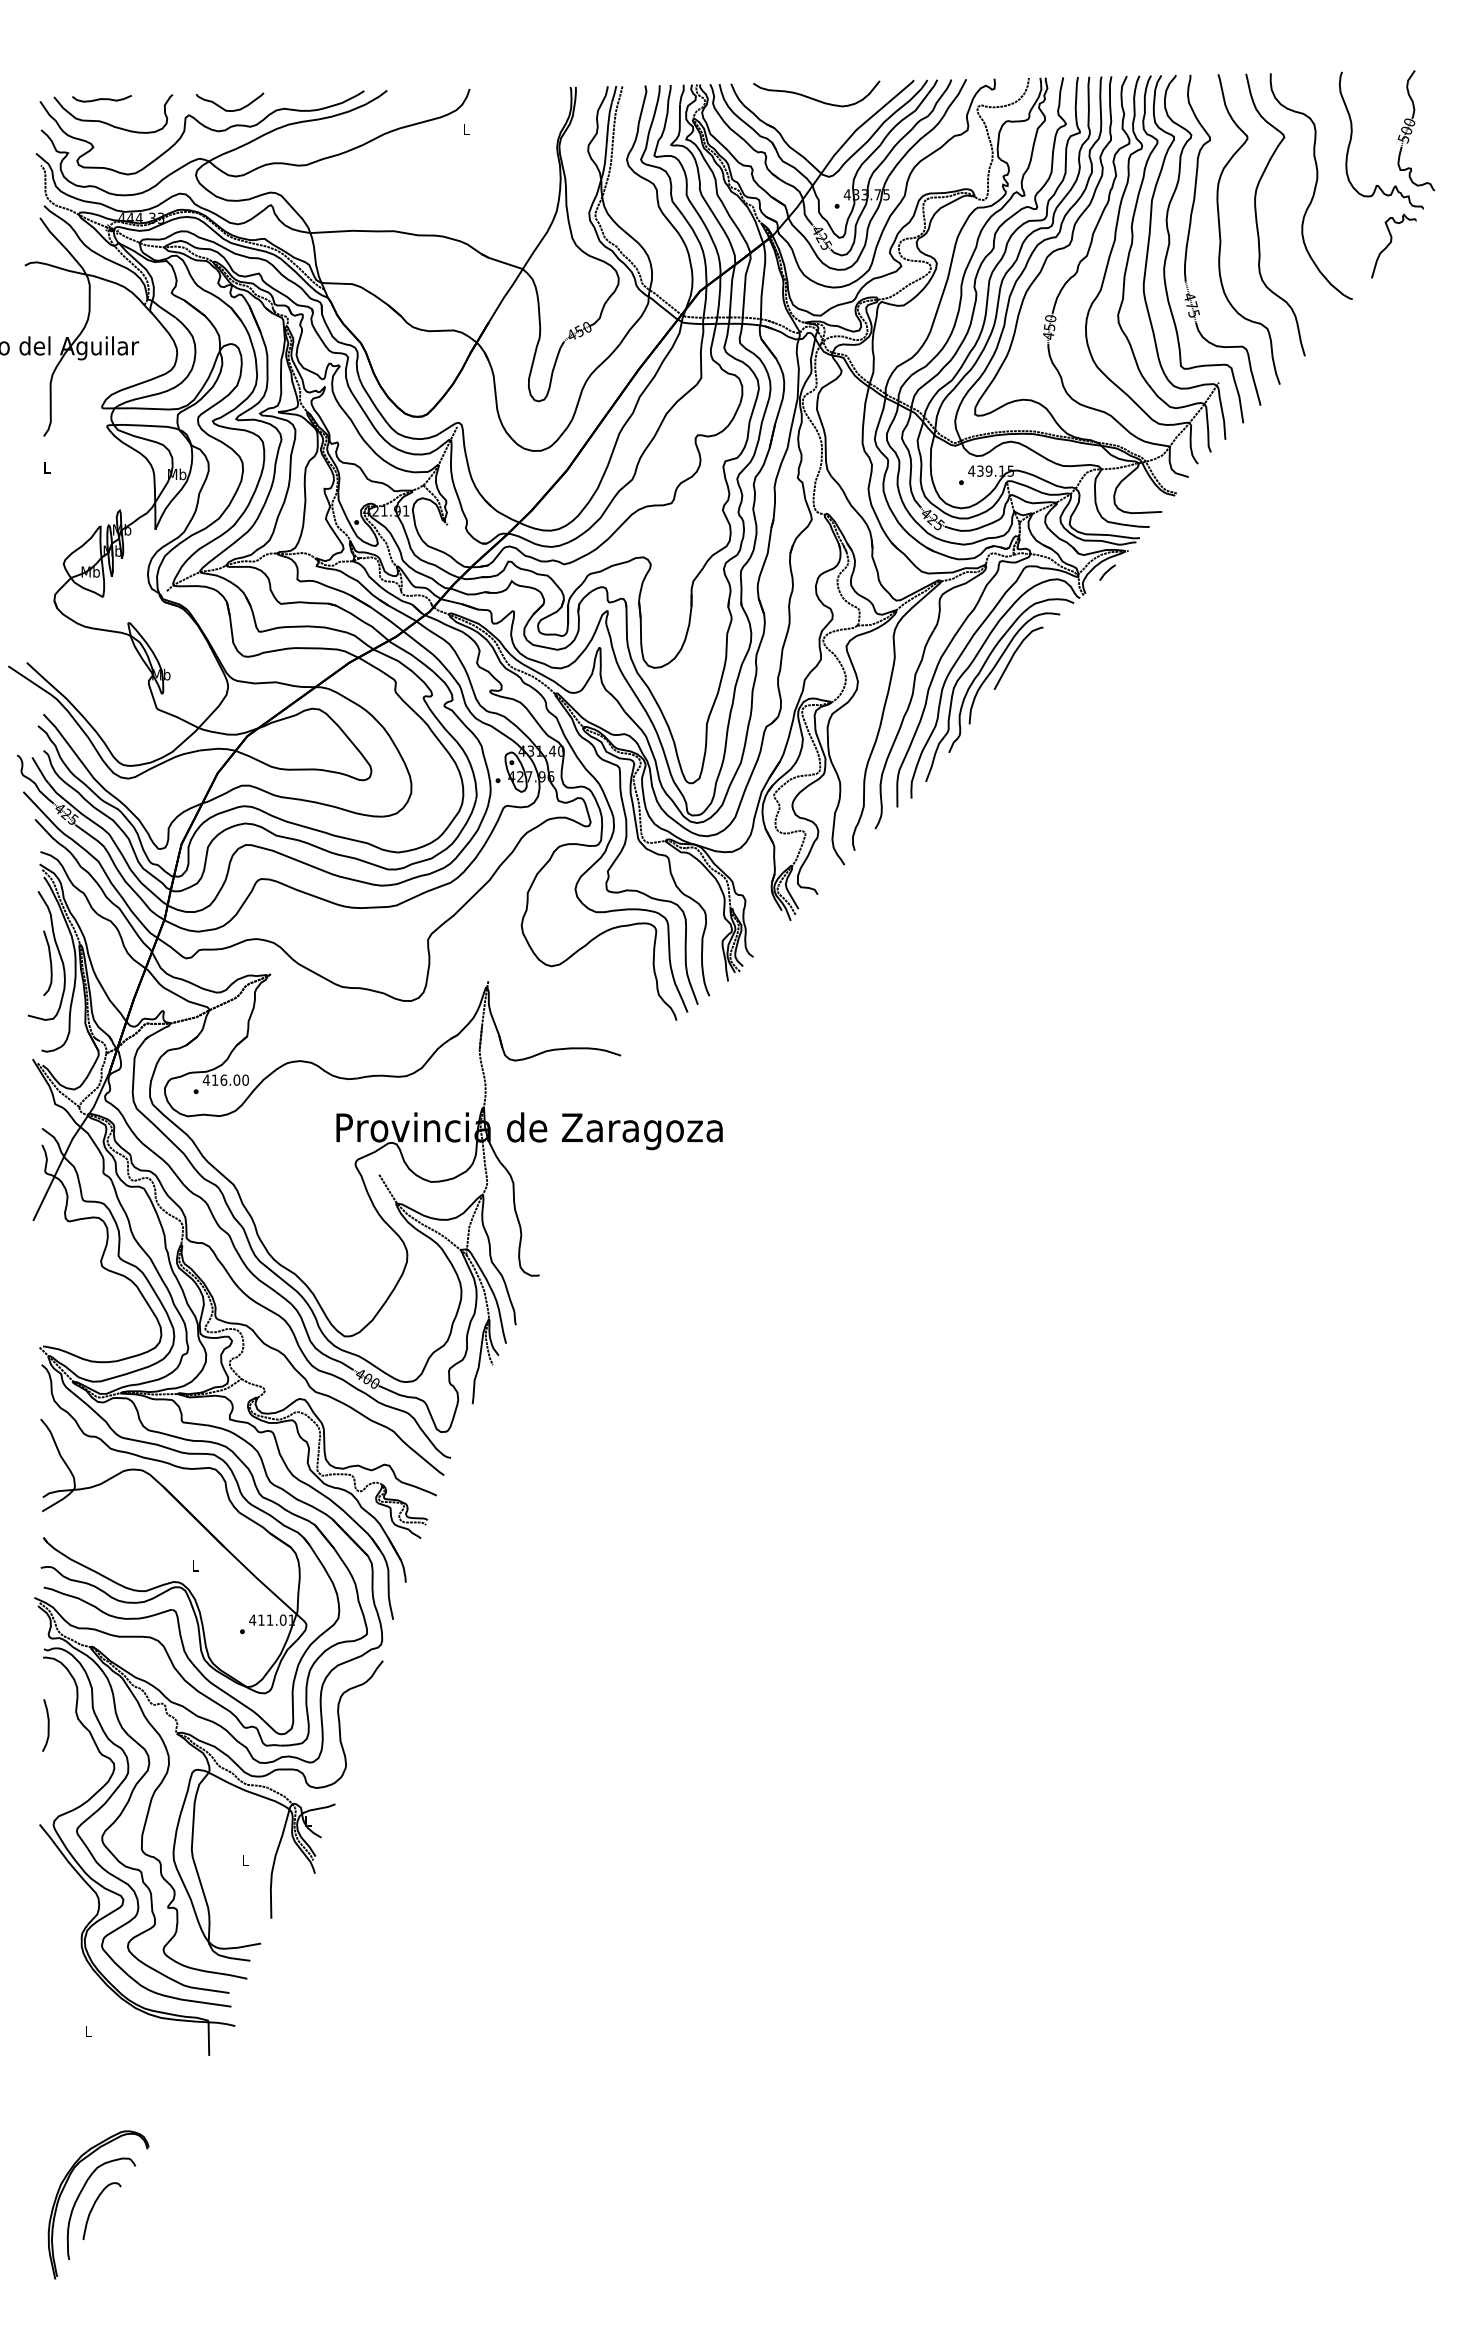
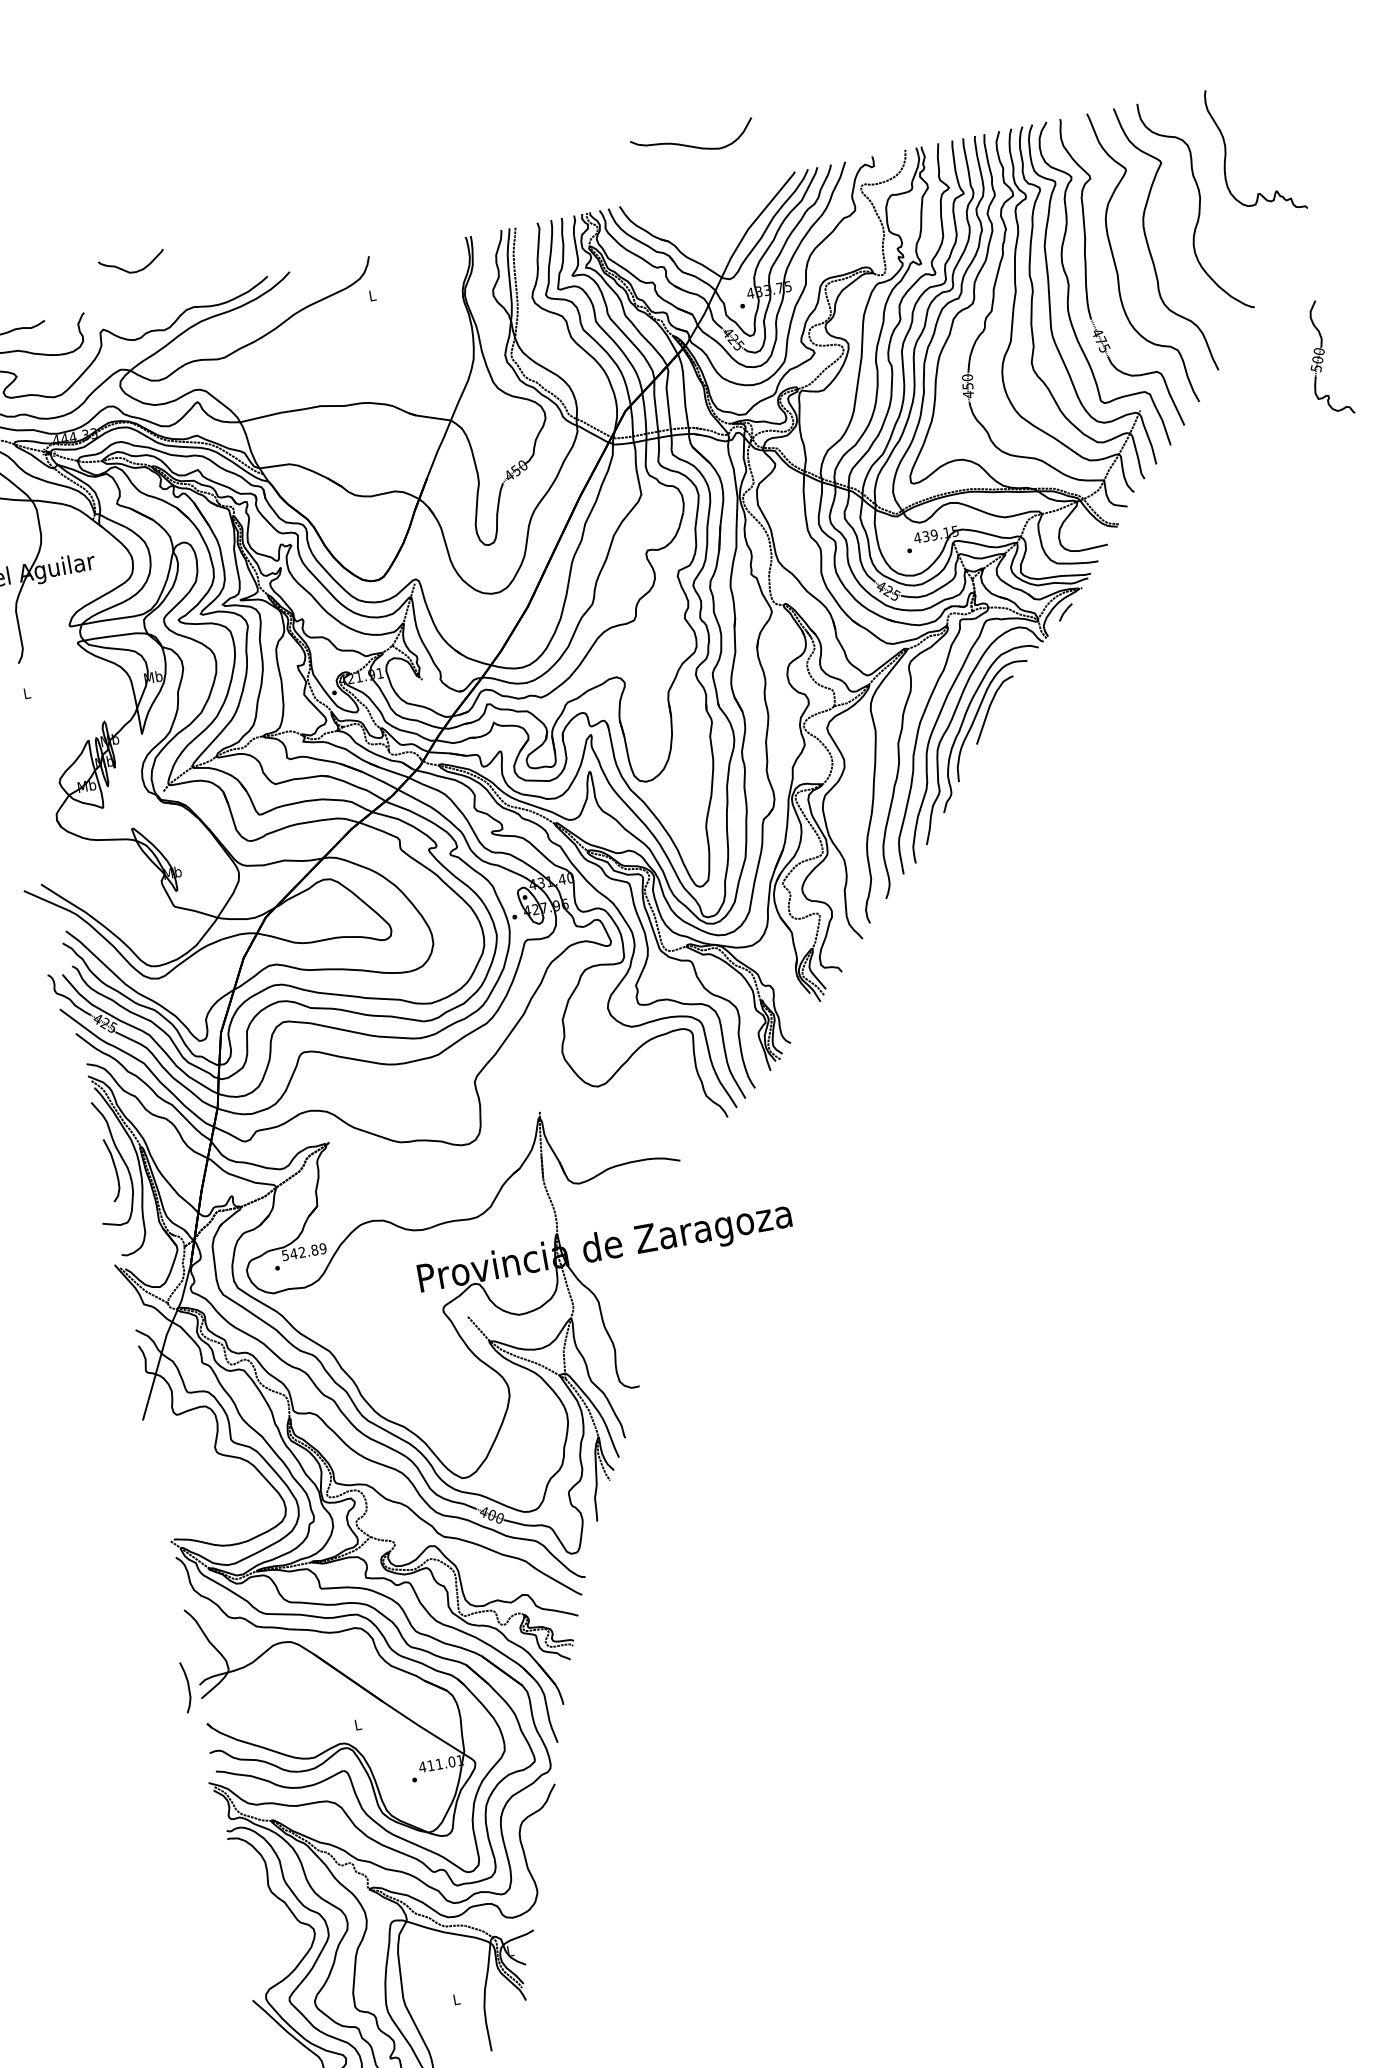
curve: (814, 98) -> (691, 145), moved
curve: (226, 109) -> (130, 271), moved
part: (1416, 130) -> (1327, 358), moved
curve: (1390, 244) -> (1281, 248), removed
text: (225, 1079) -> (303, 1251), 416.00 -> 542.89
curve: (47, 1725) -> (187, 1687), moved

